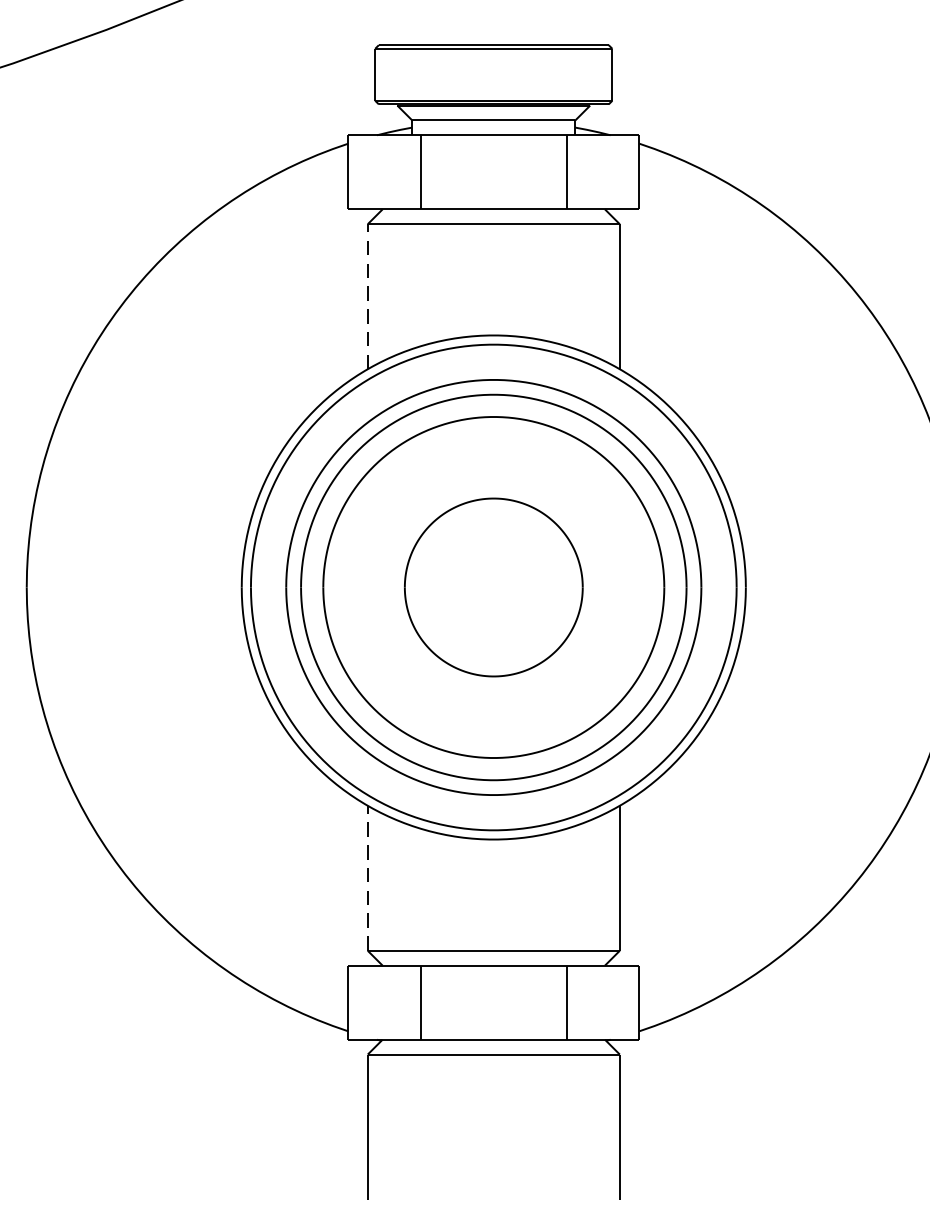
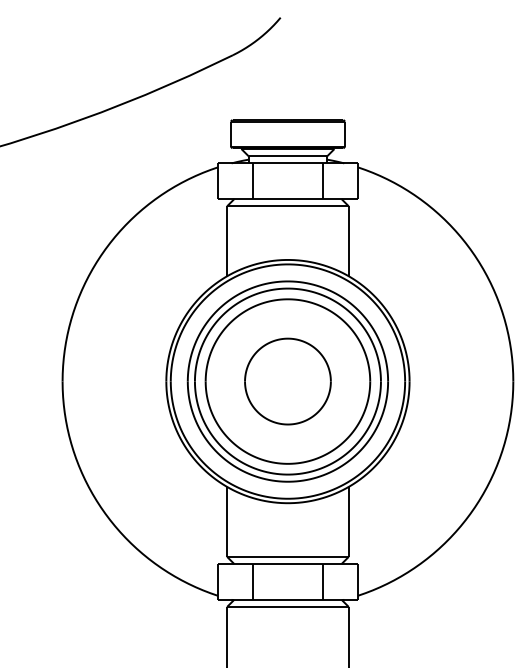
line: (368, 297) -> (227, 241), dashed -> solid
line: (368, 877) -> (227, 521), dashed -> solid

